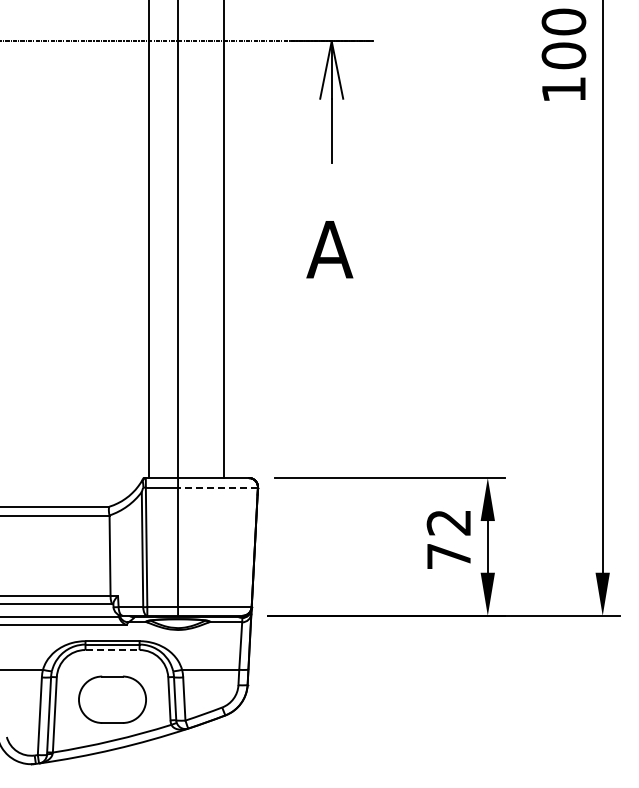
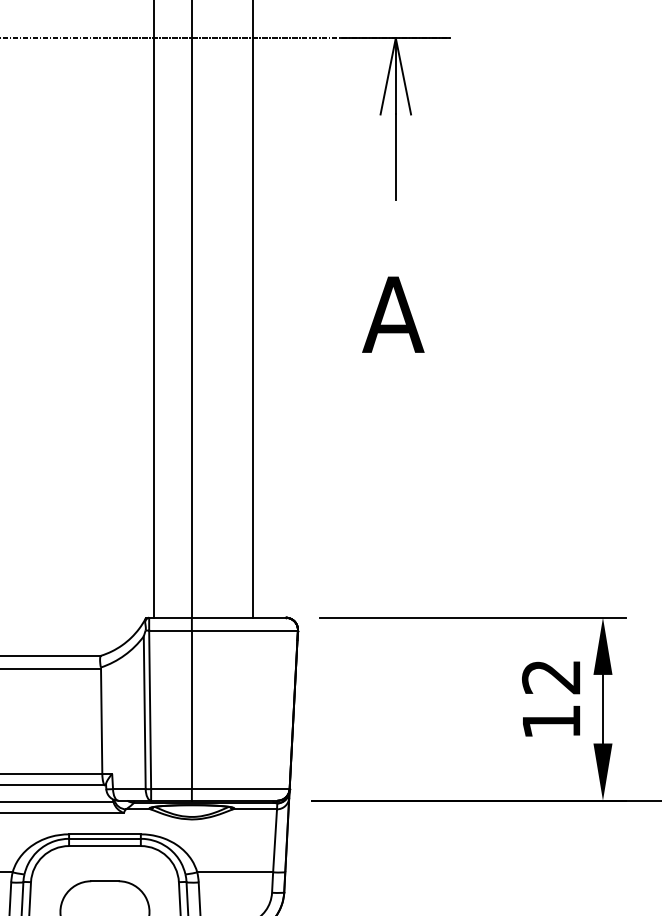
line: (218, 487) -> (245, 630), dashed -> solid
text: (448, 556) -> (550, 721), 72 -> 12
line: (113, 650) -> (106, 846), dashed -> solid

